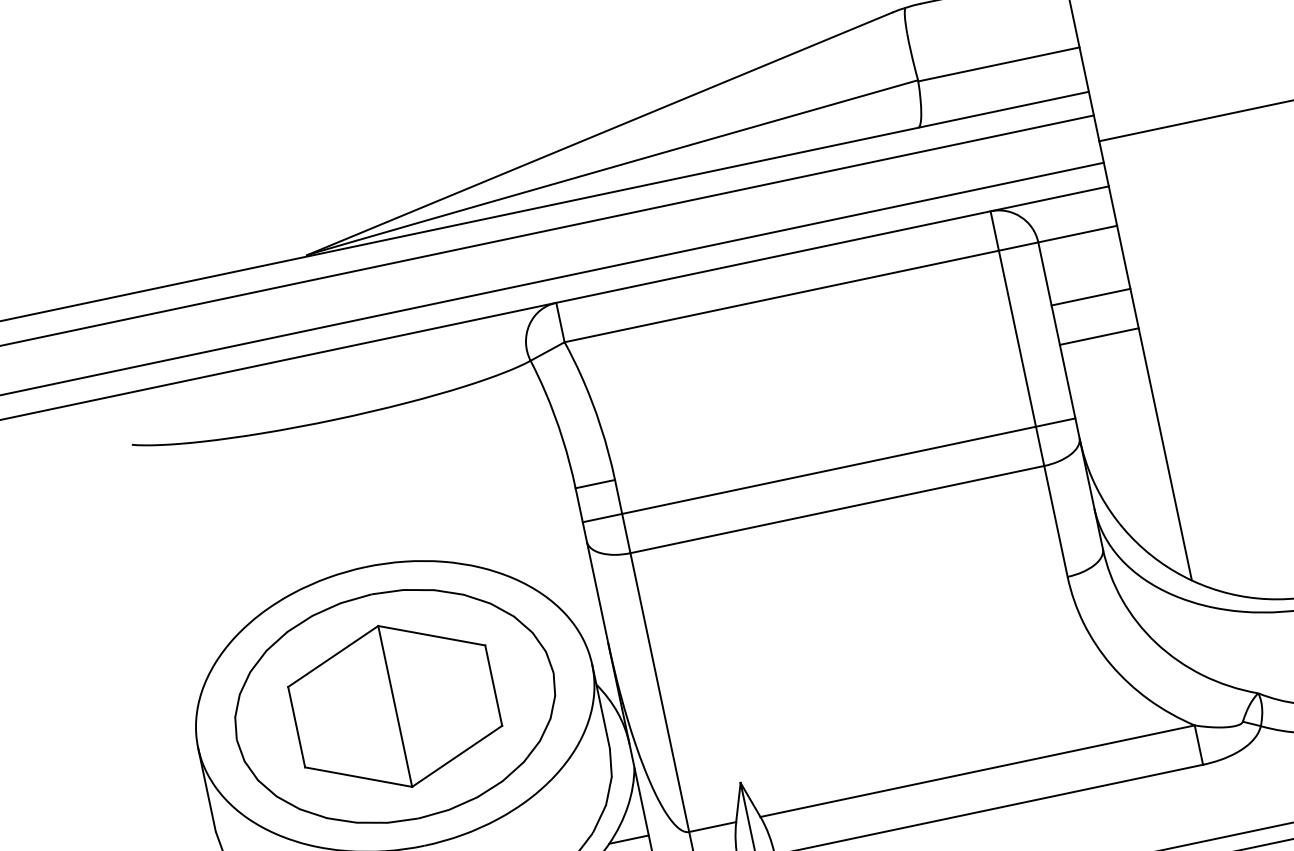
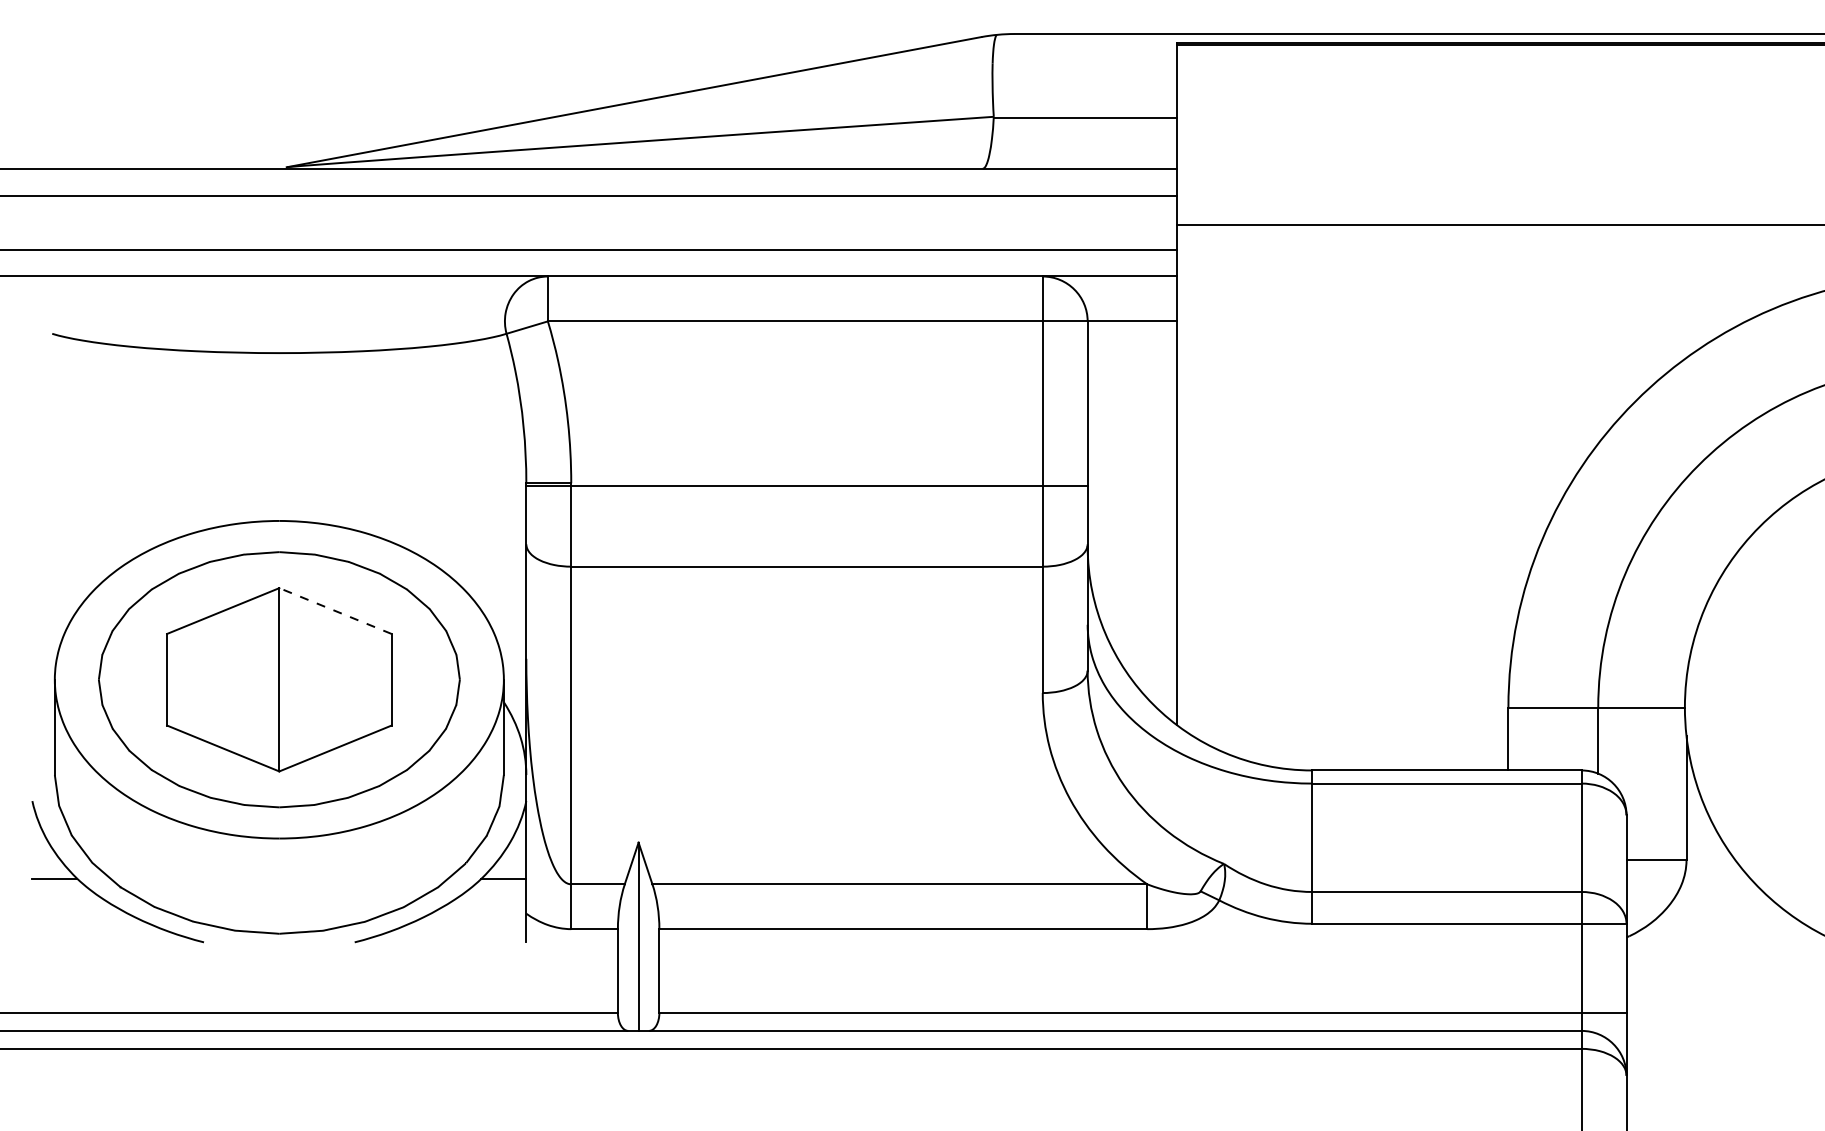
line: (1091, 297) -> (1132, 393), removed
line: (1099, 336) -> (1132, 438), removed
line: (828, 470) -> (806, 485), moved
line: (431, 636) -> (335, 611), solid -> dashed

